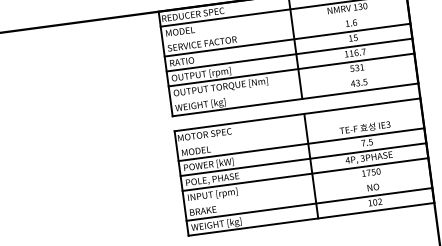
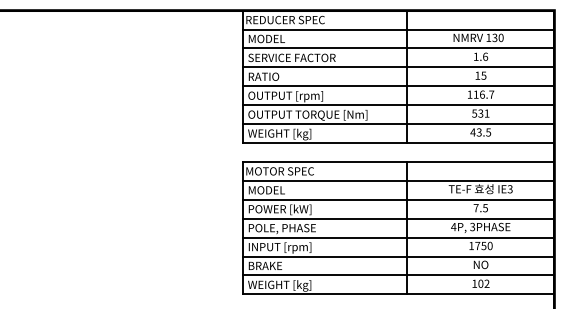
line: (285, 25) -> (398, 48), added
line: (293, 85) -> (398, 124), added
line: (299, 129) -> (398, 180), added
line: (307, 189) -> (398, 256), added

